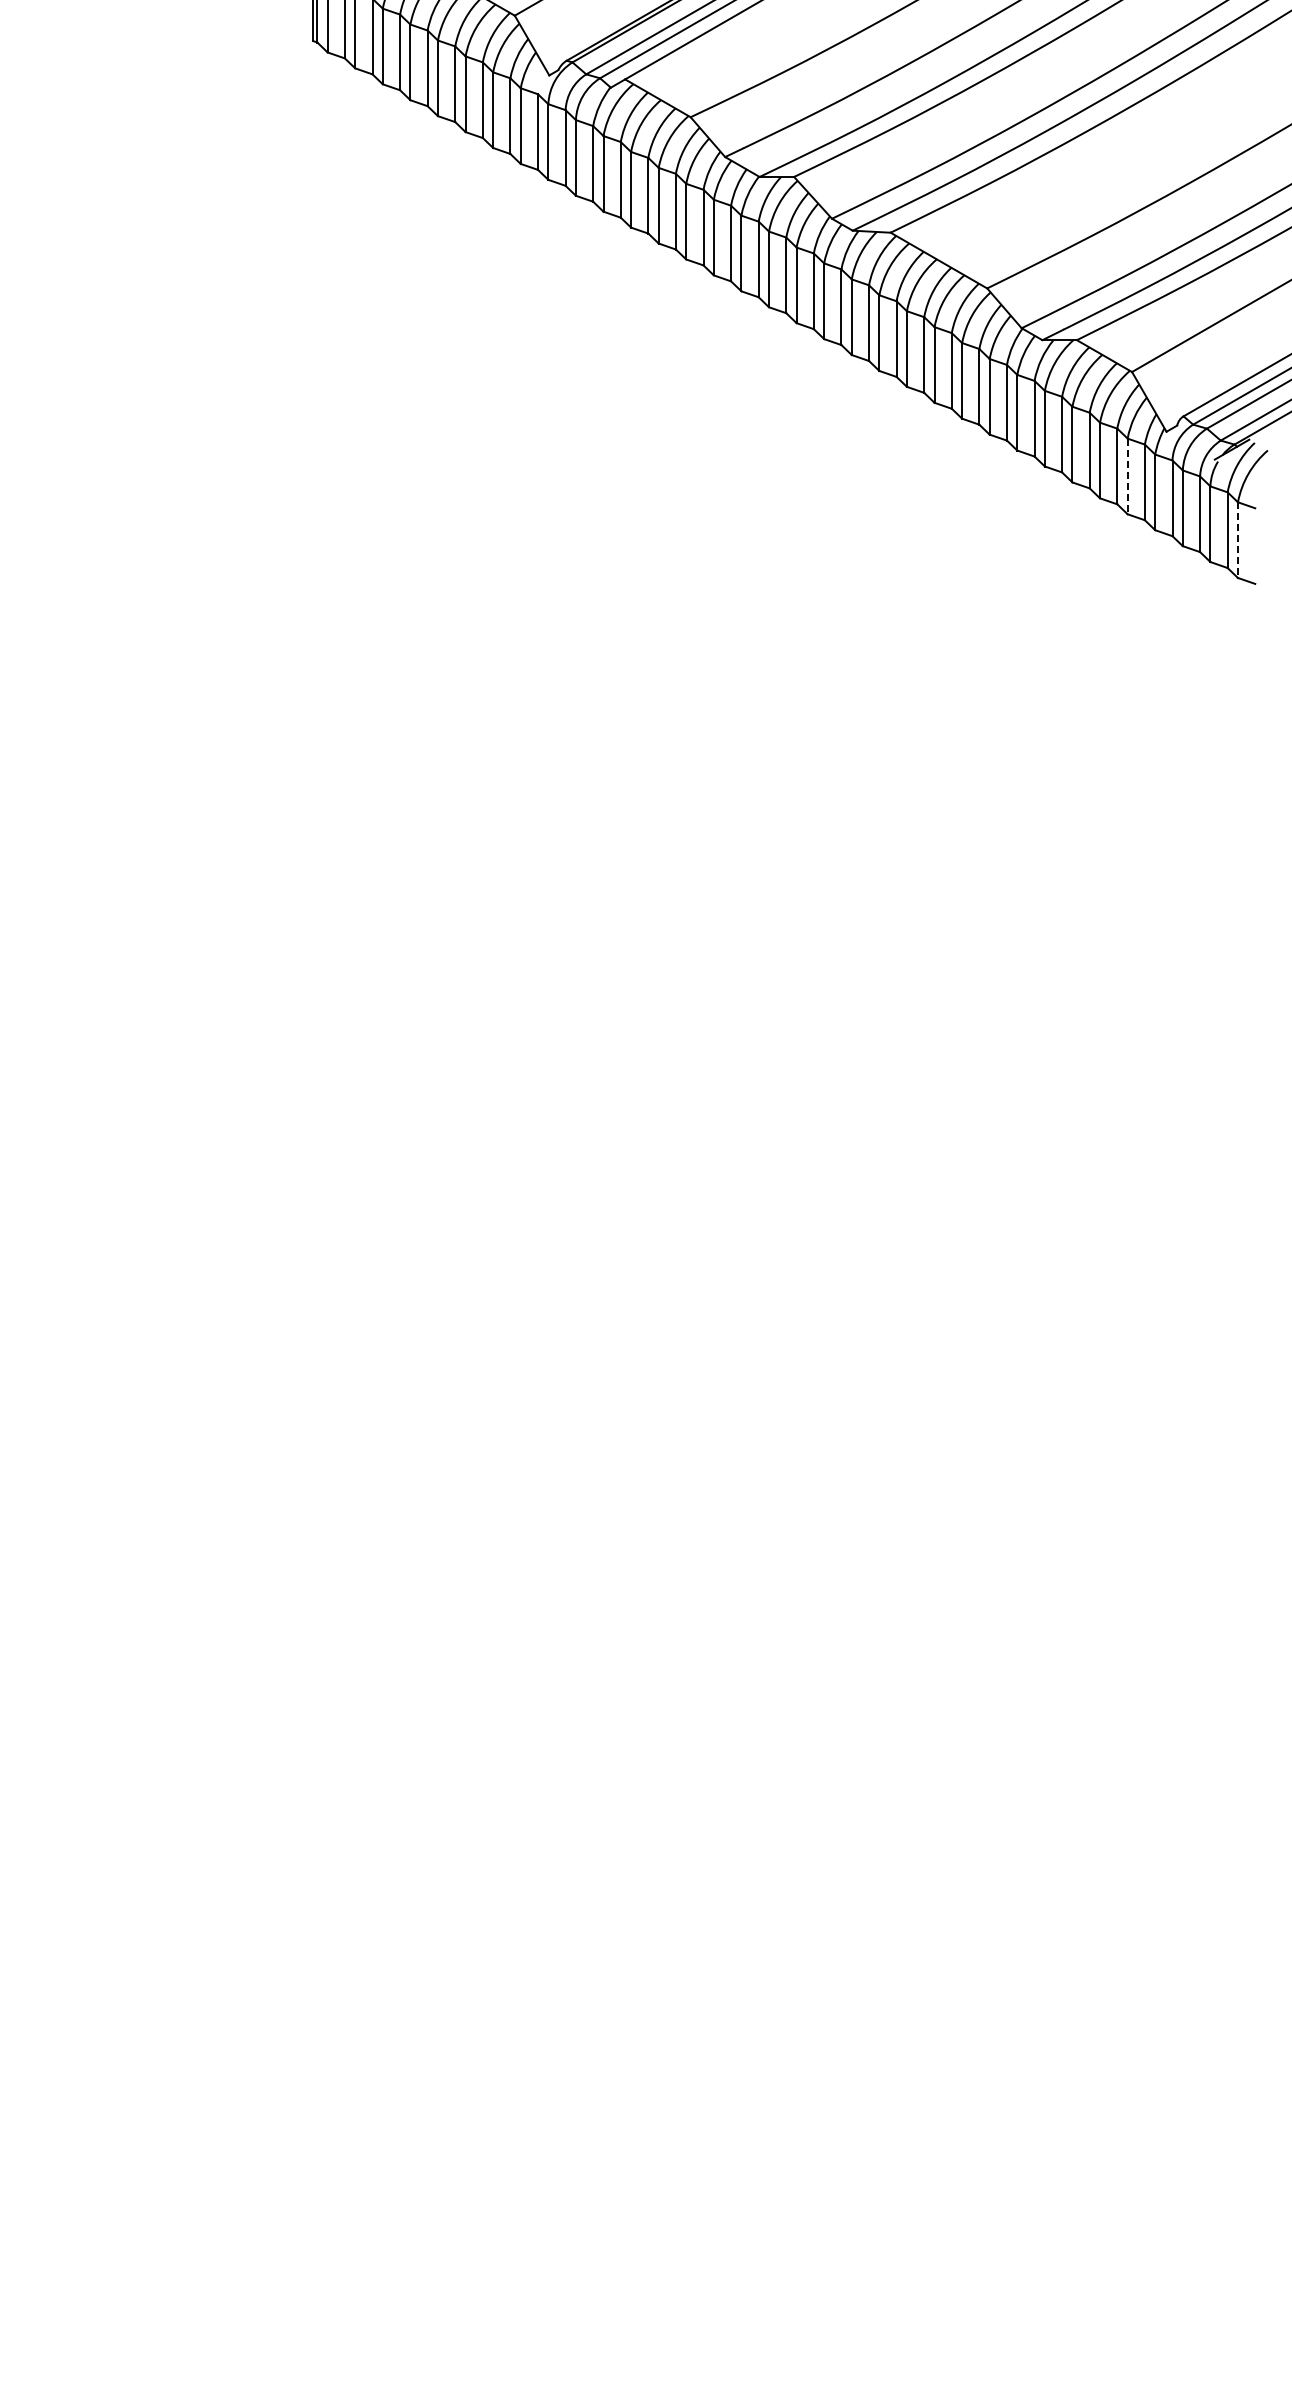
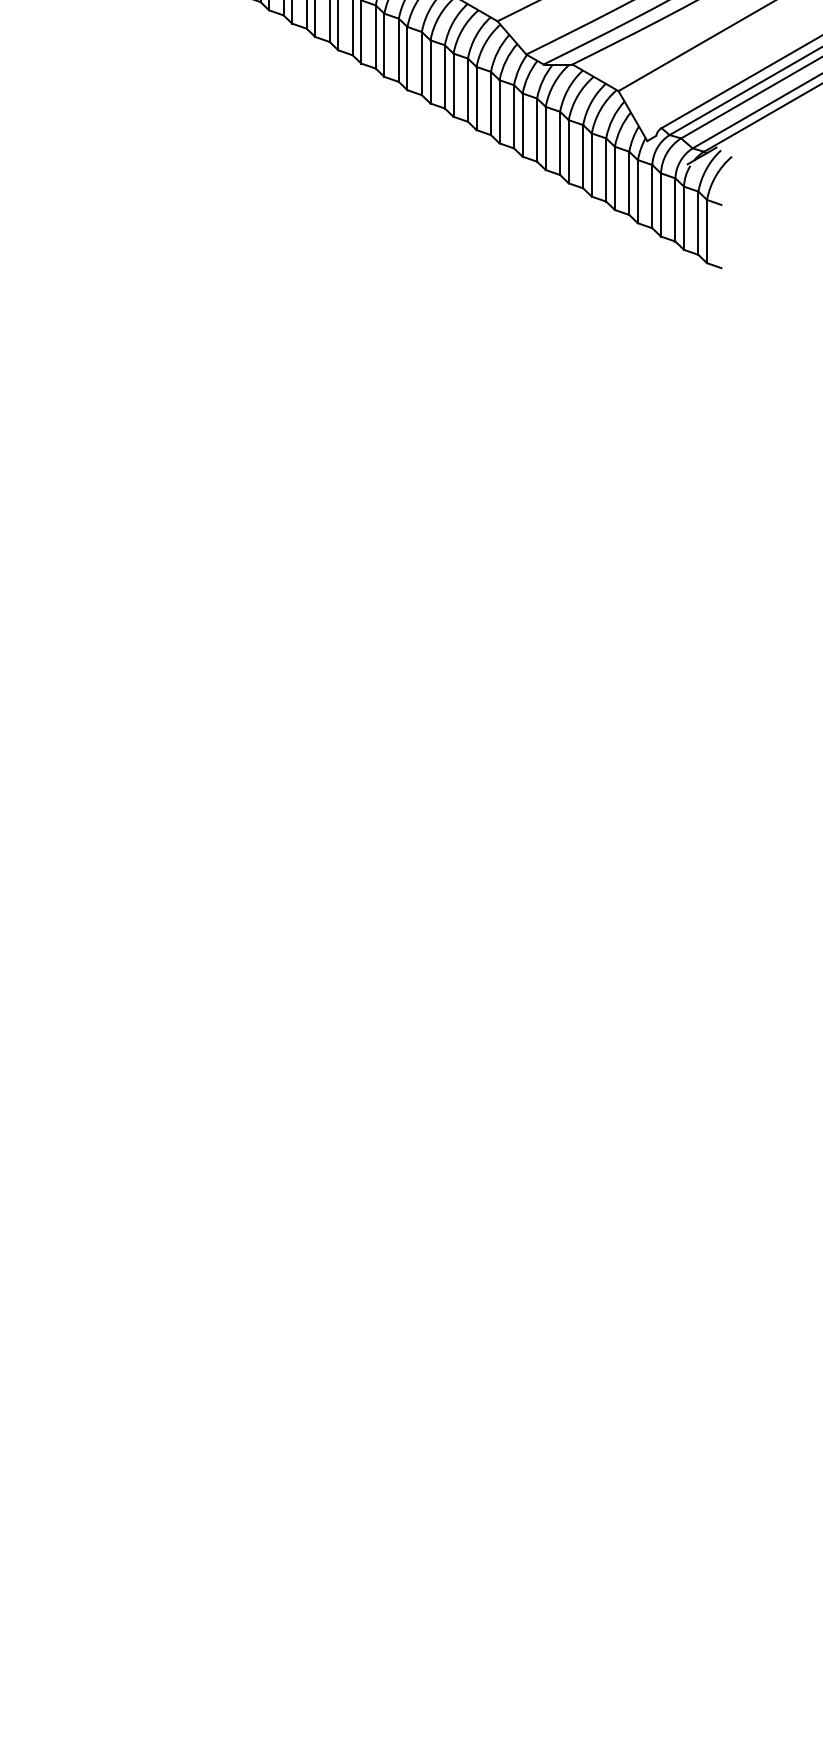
line: (1127, 476) -> (614, 178), dashed -> solid
line: (1237, 540) -> (706, 231), dashed -> solid

